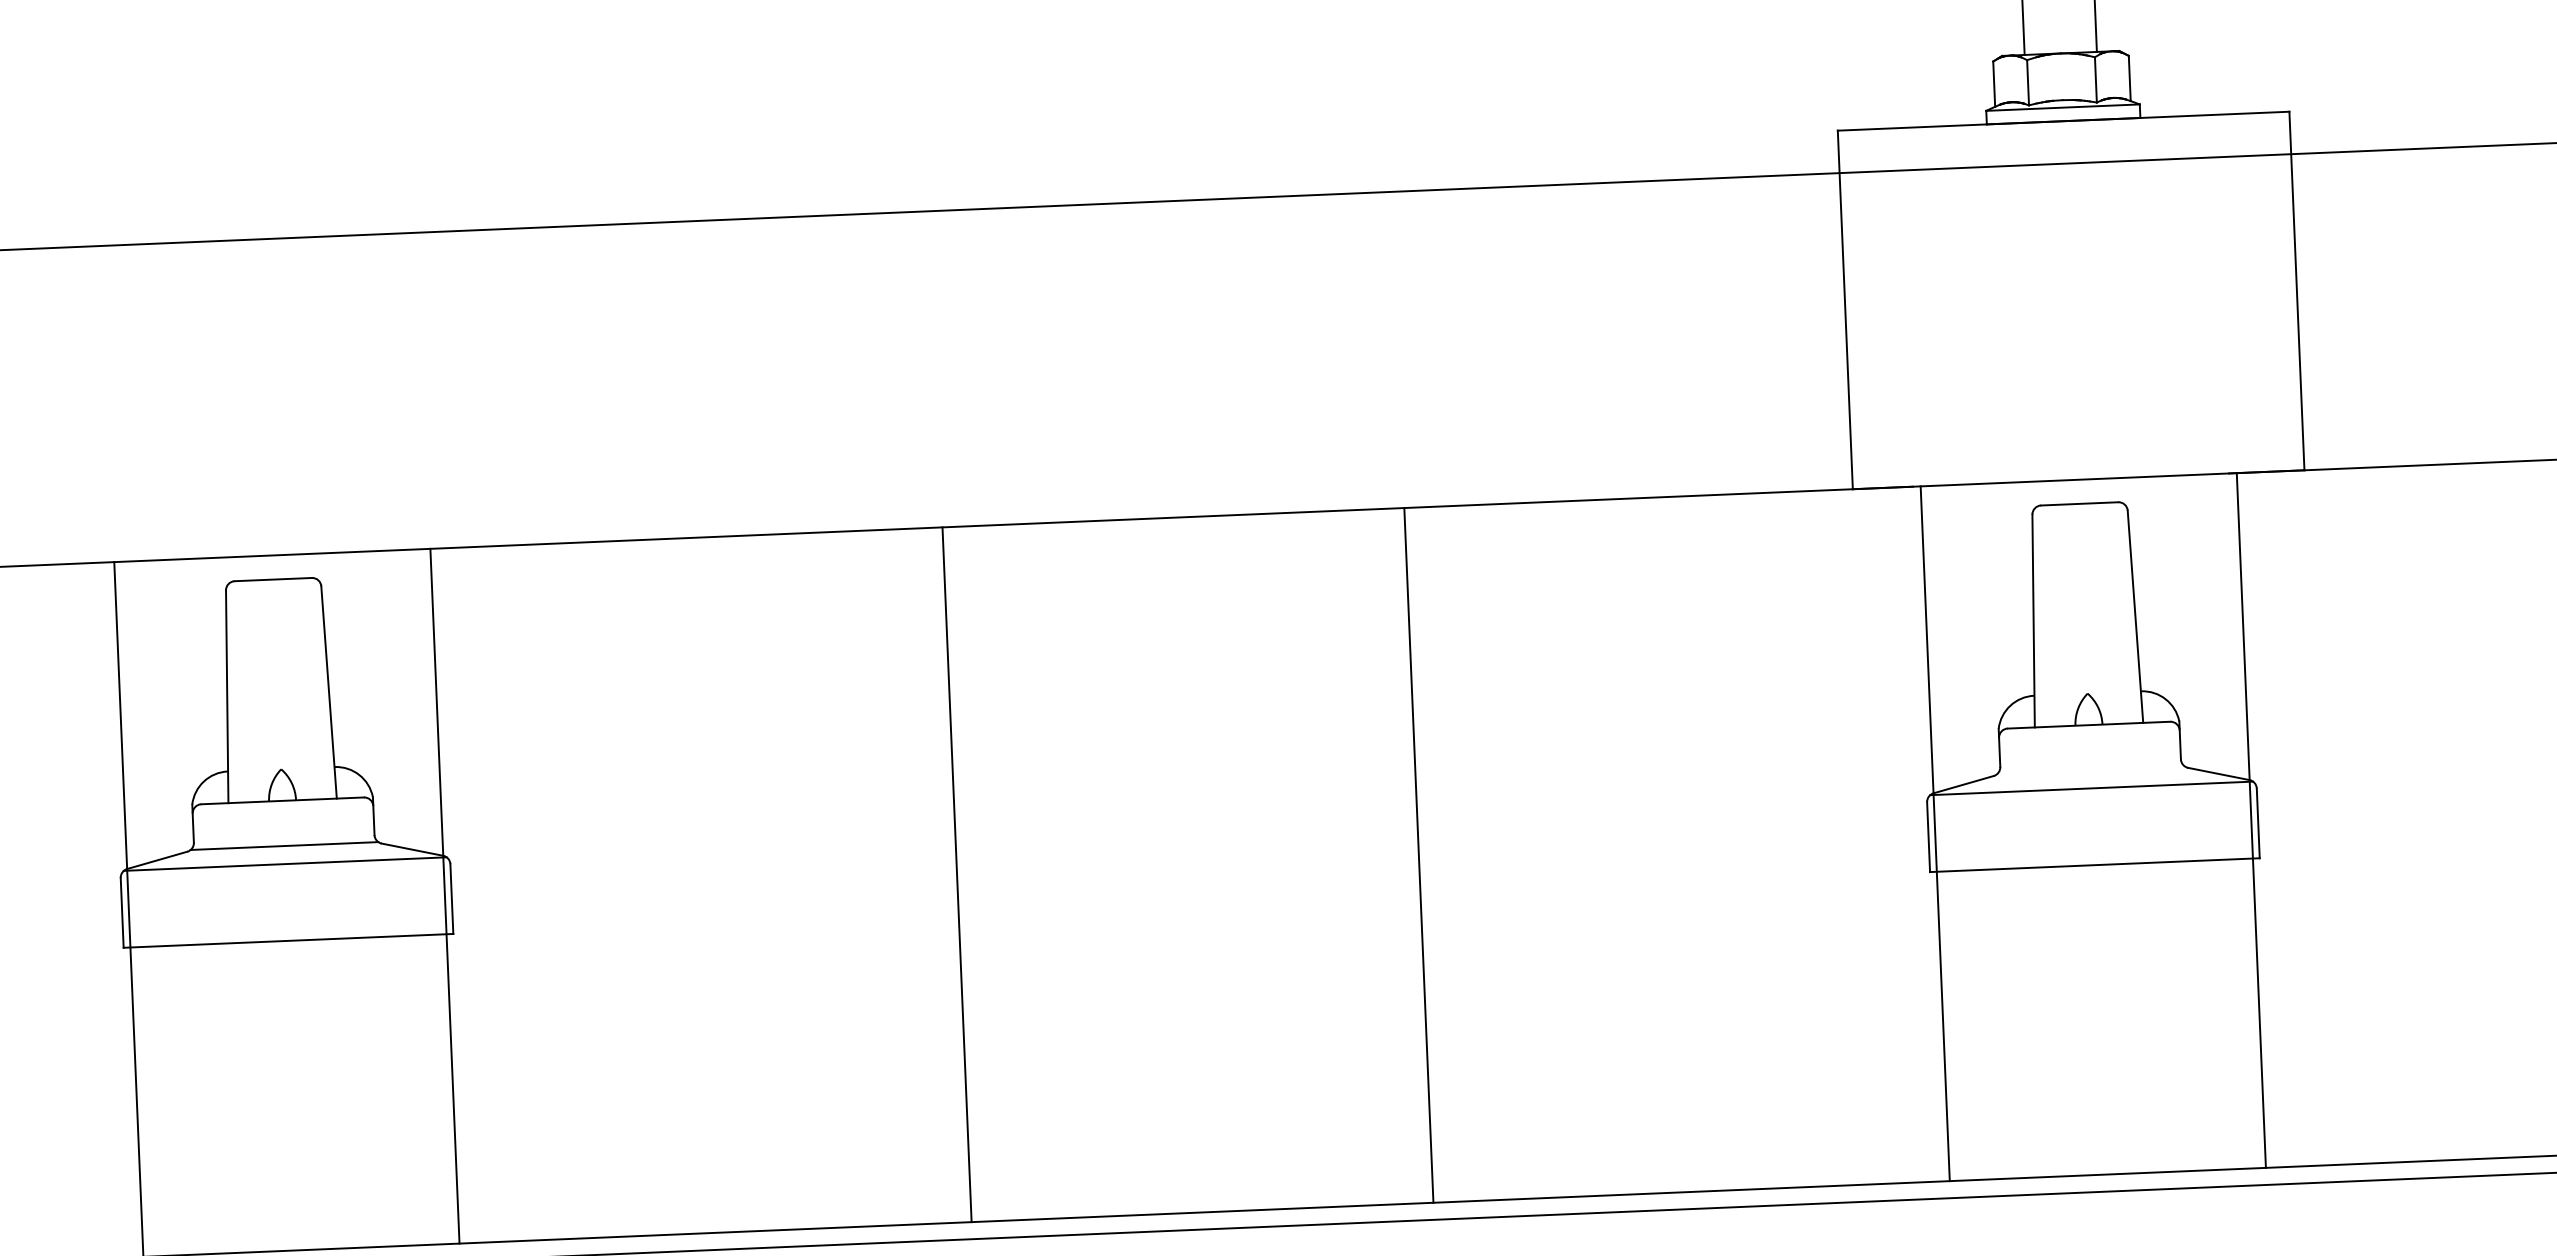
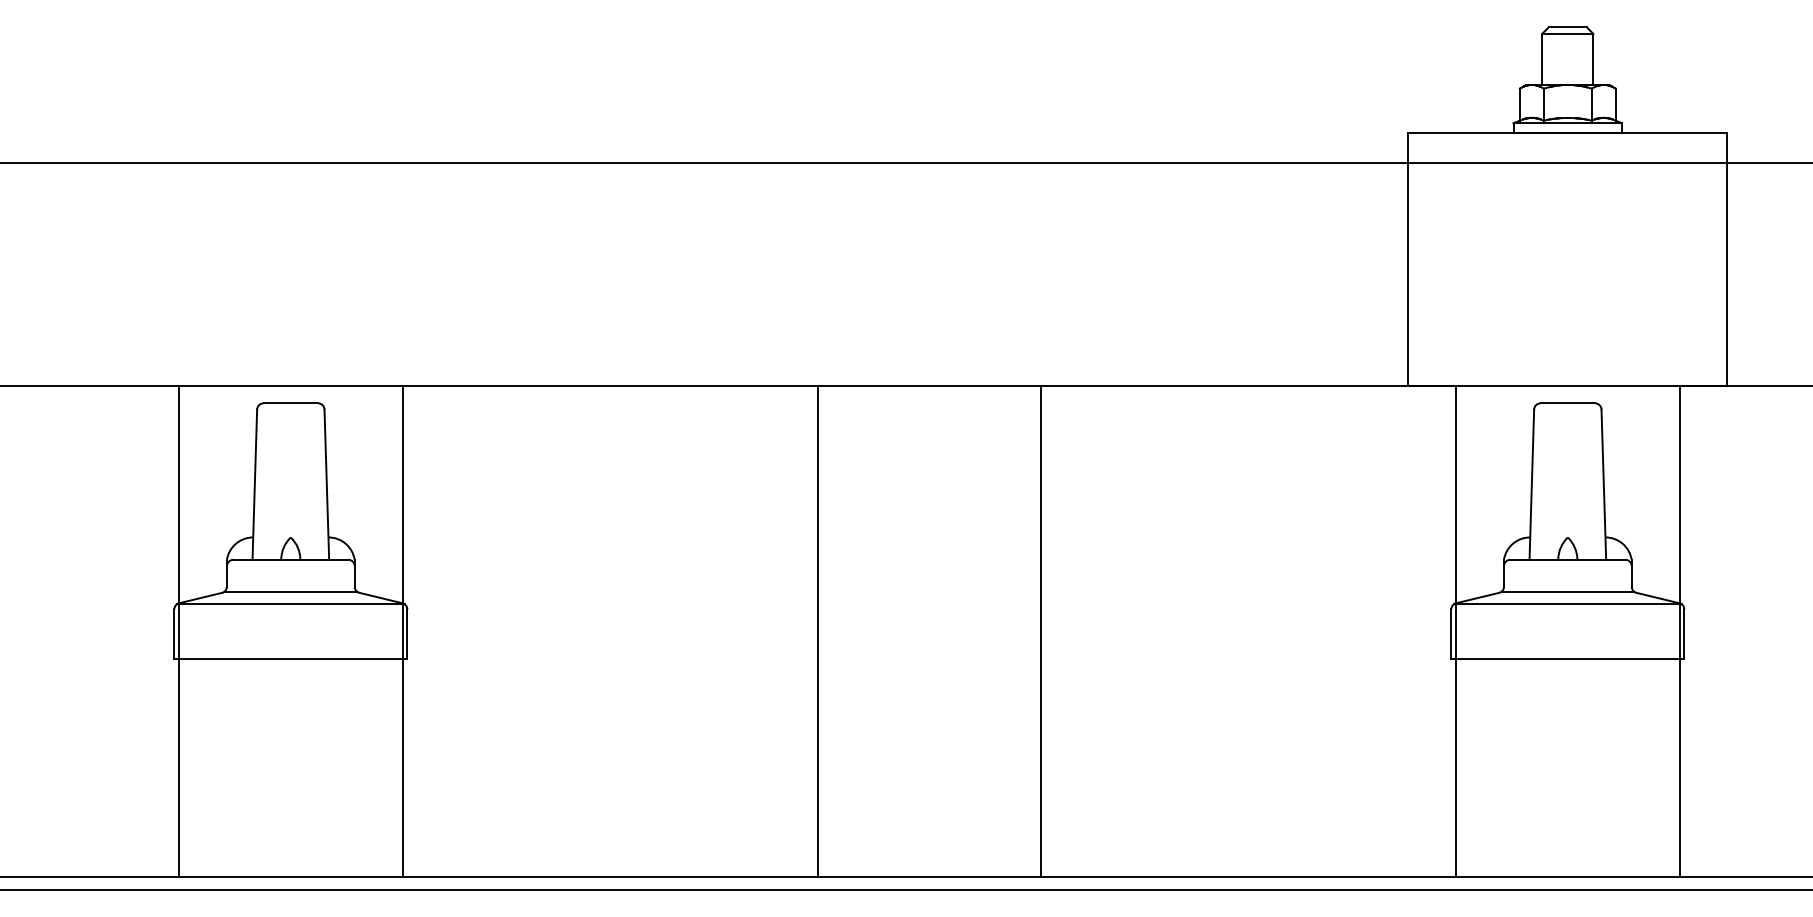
line: (2090, 770) -> (1567, 591), added
line: (1419, 854) -> (1041, 631), moved
line: (956, 874) -> (817, 631), moved

